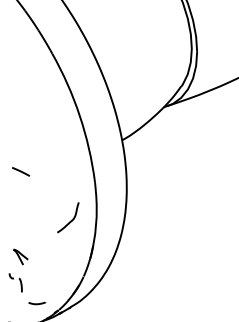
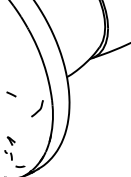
curve: (70, 219) -> (38, 109), moved

